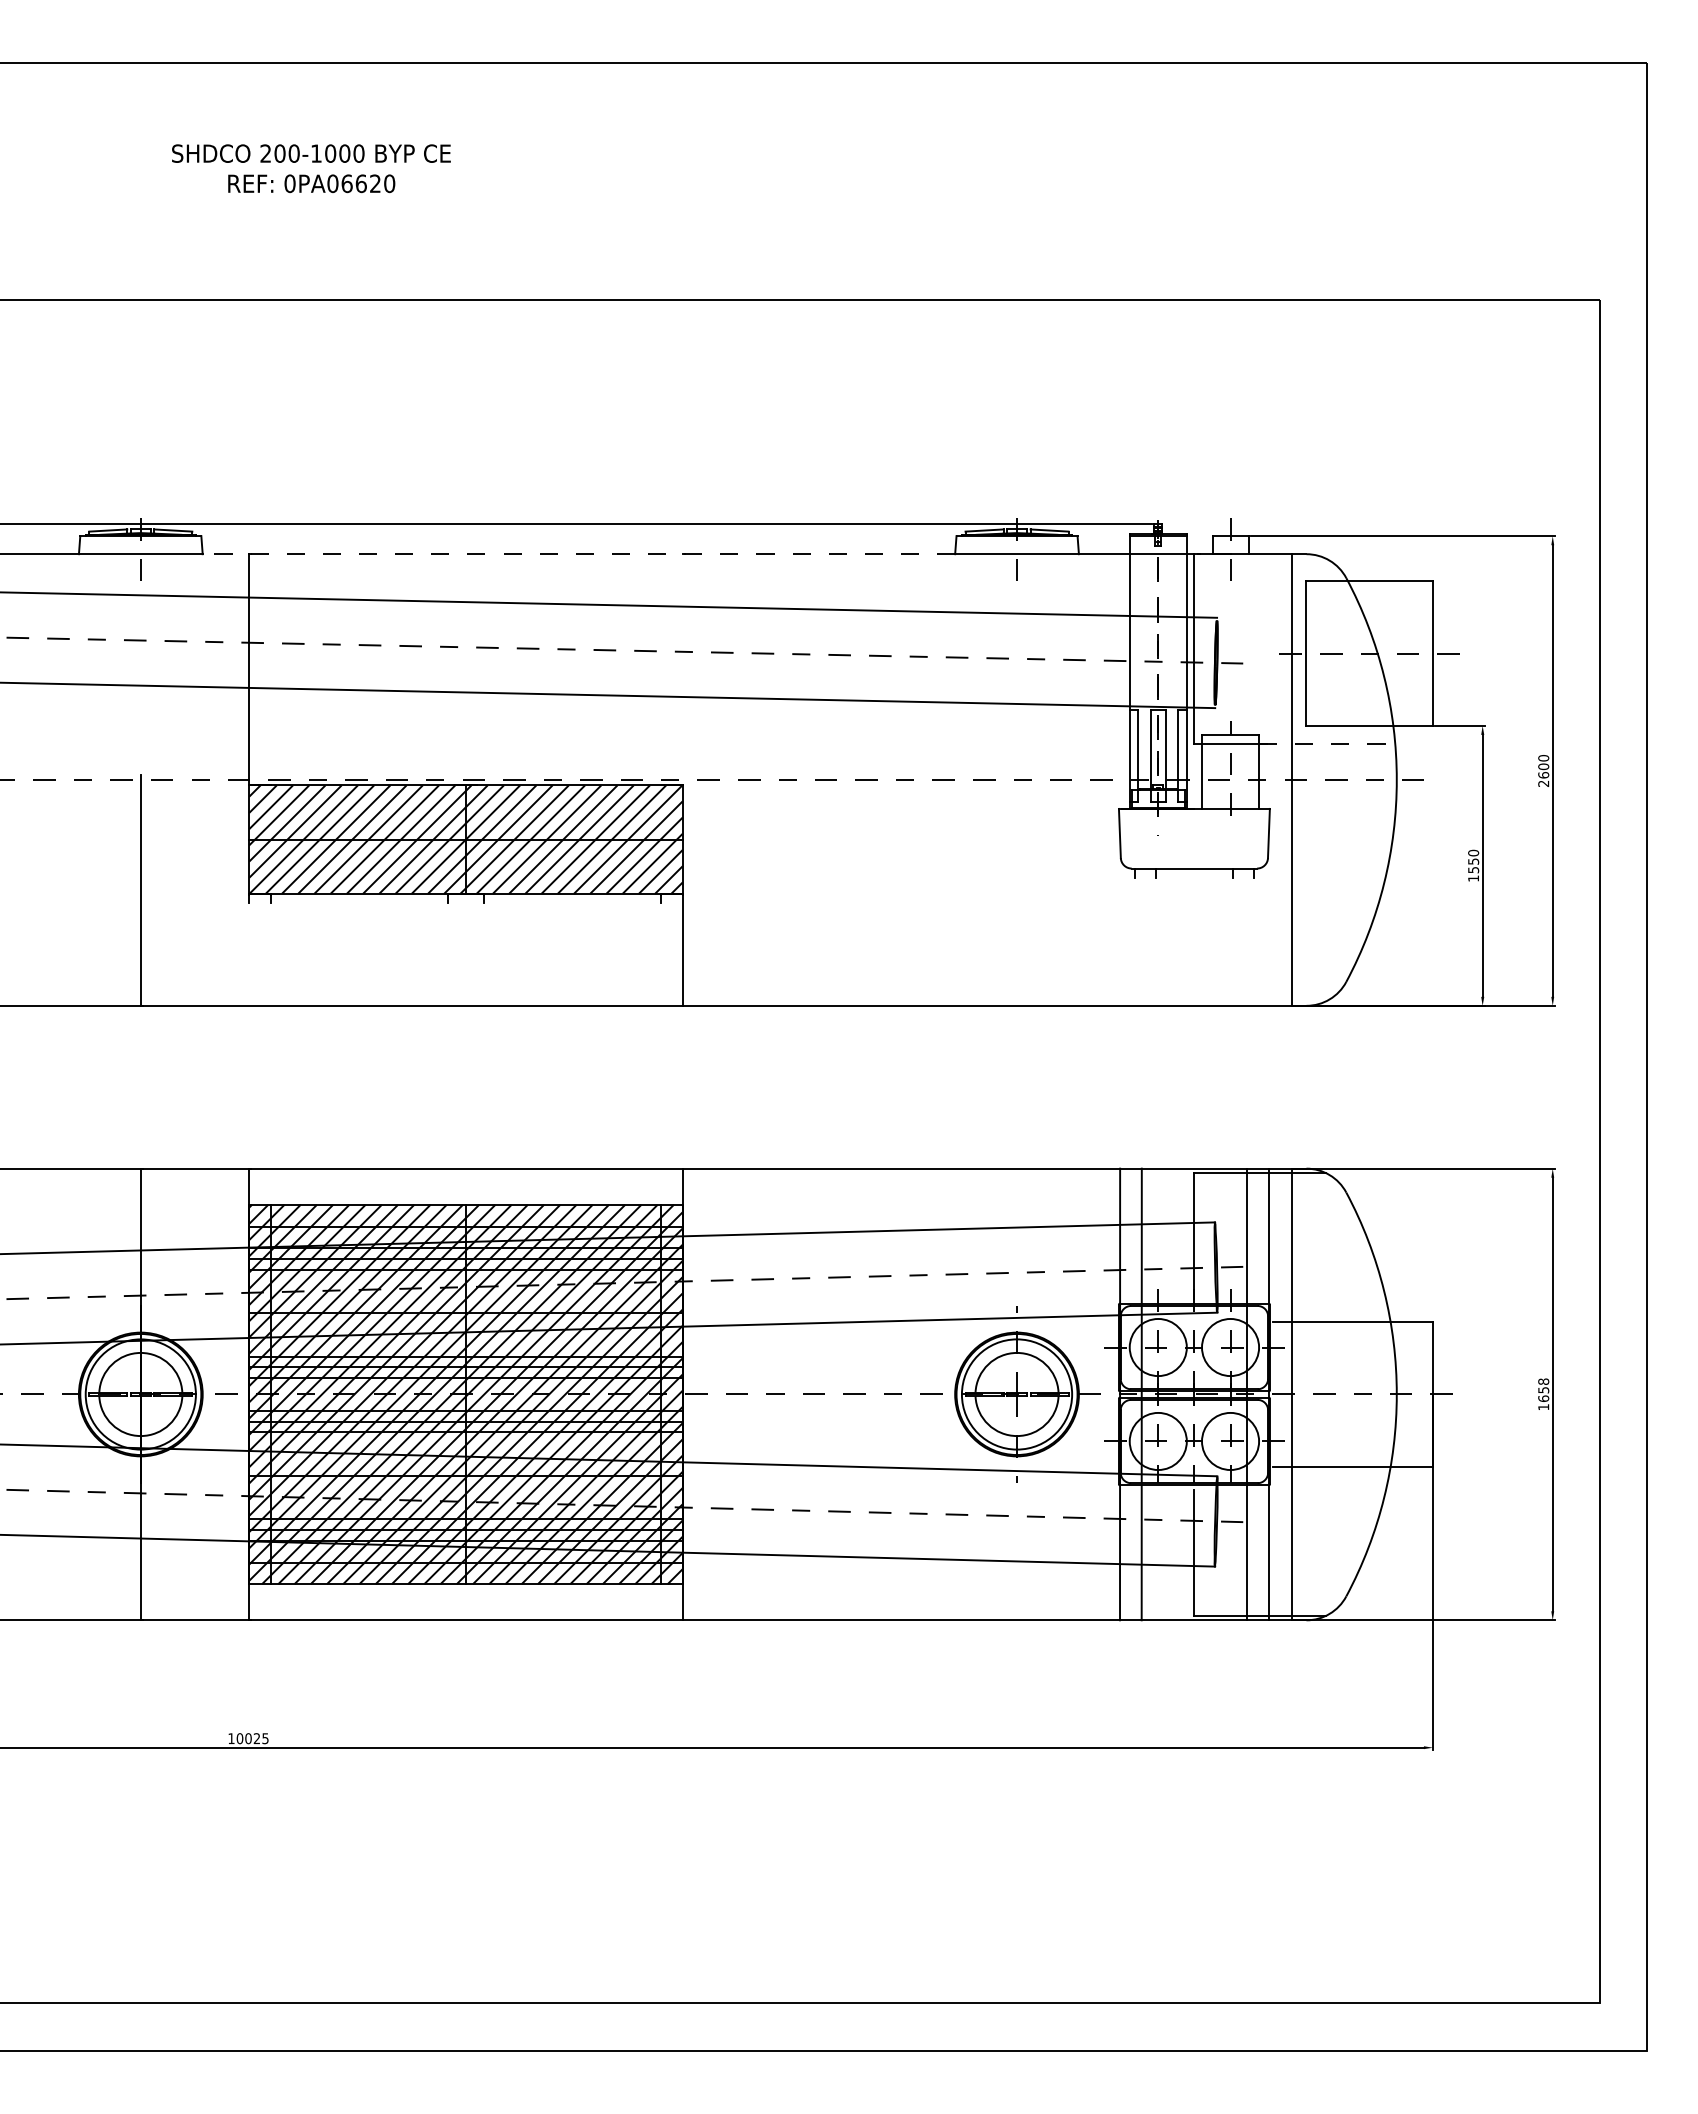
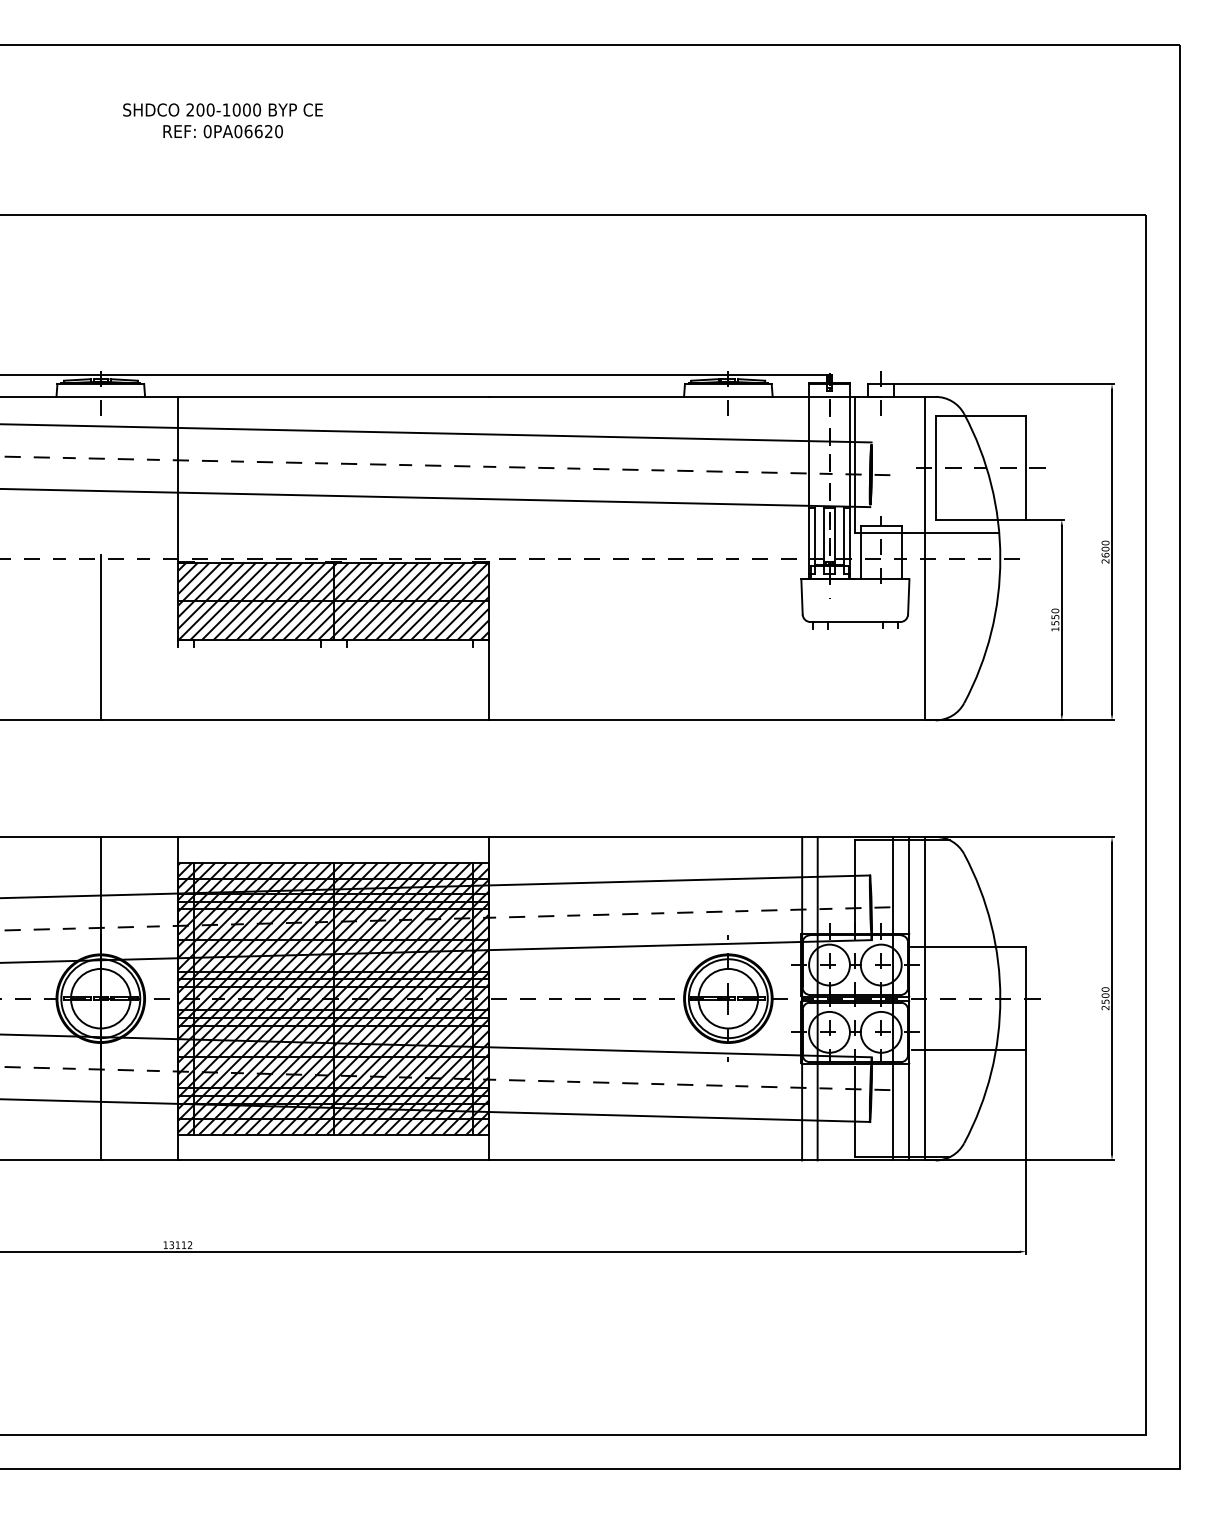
line: (578, 554) -> (414, 397), dashed -> solid
line: (1327, 743) -> (950, 532), dashed -> solid
text: (1543, 1394) -> (1105, 998), 1658 -> 2500
text: (252, 1738) -> (180, 1245), 10025 -> 13112

